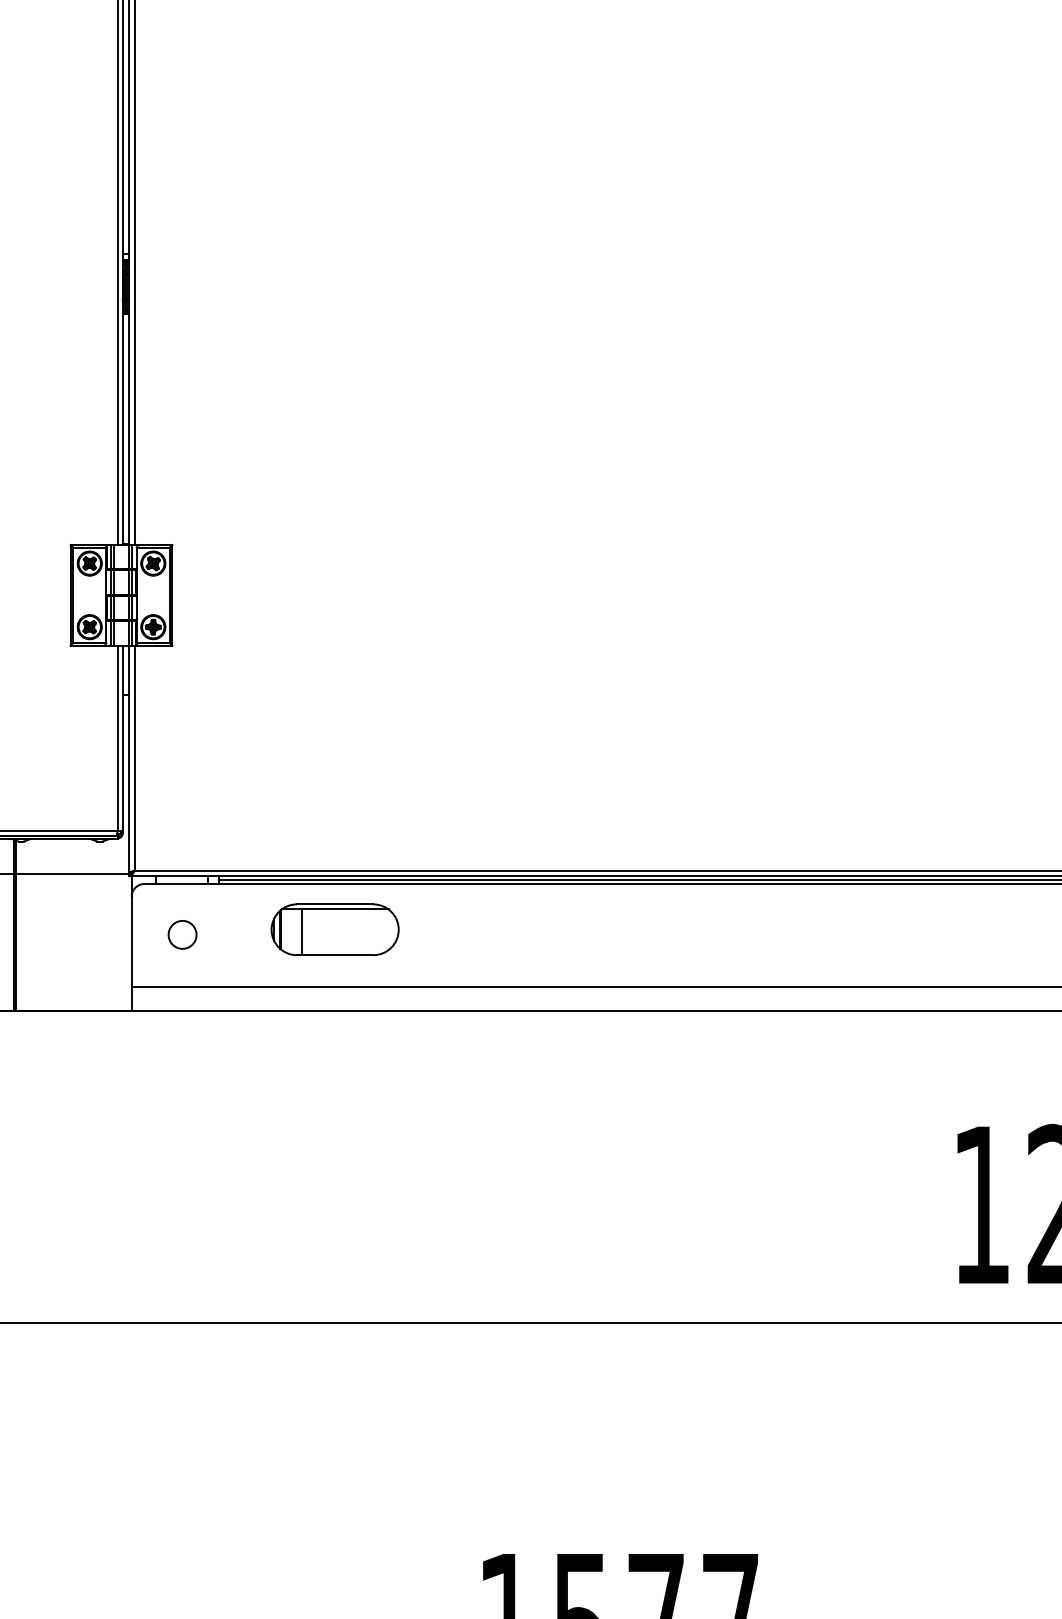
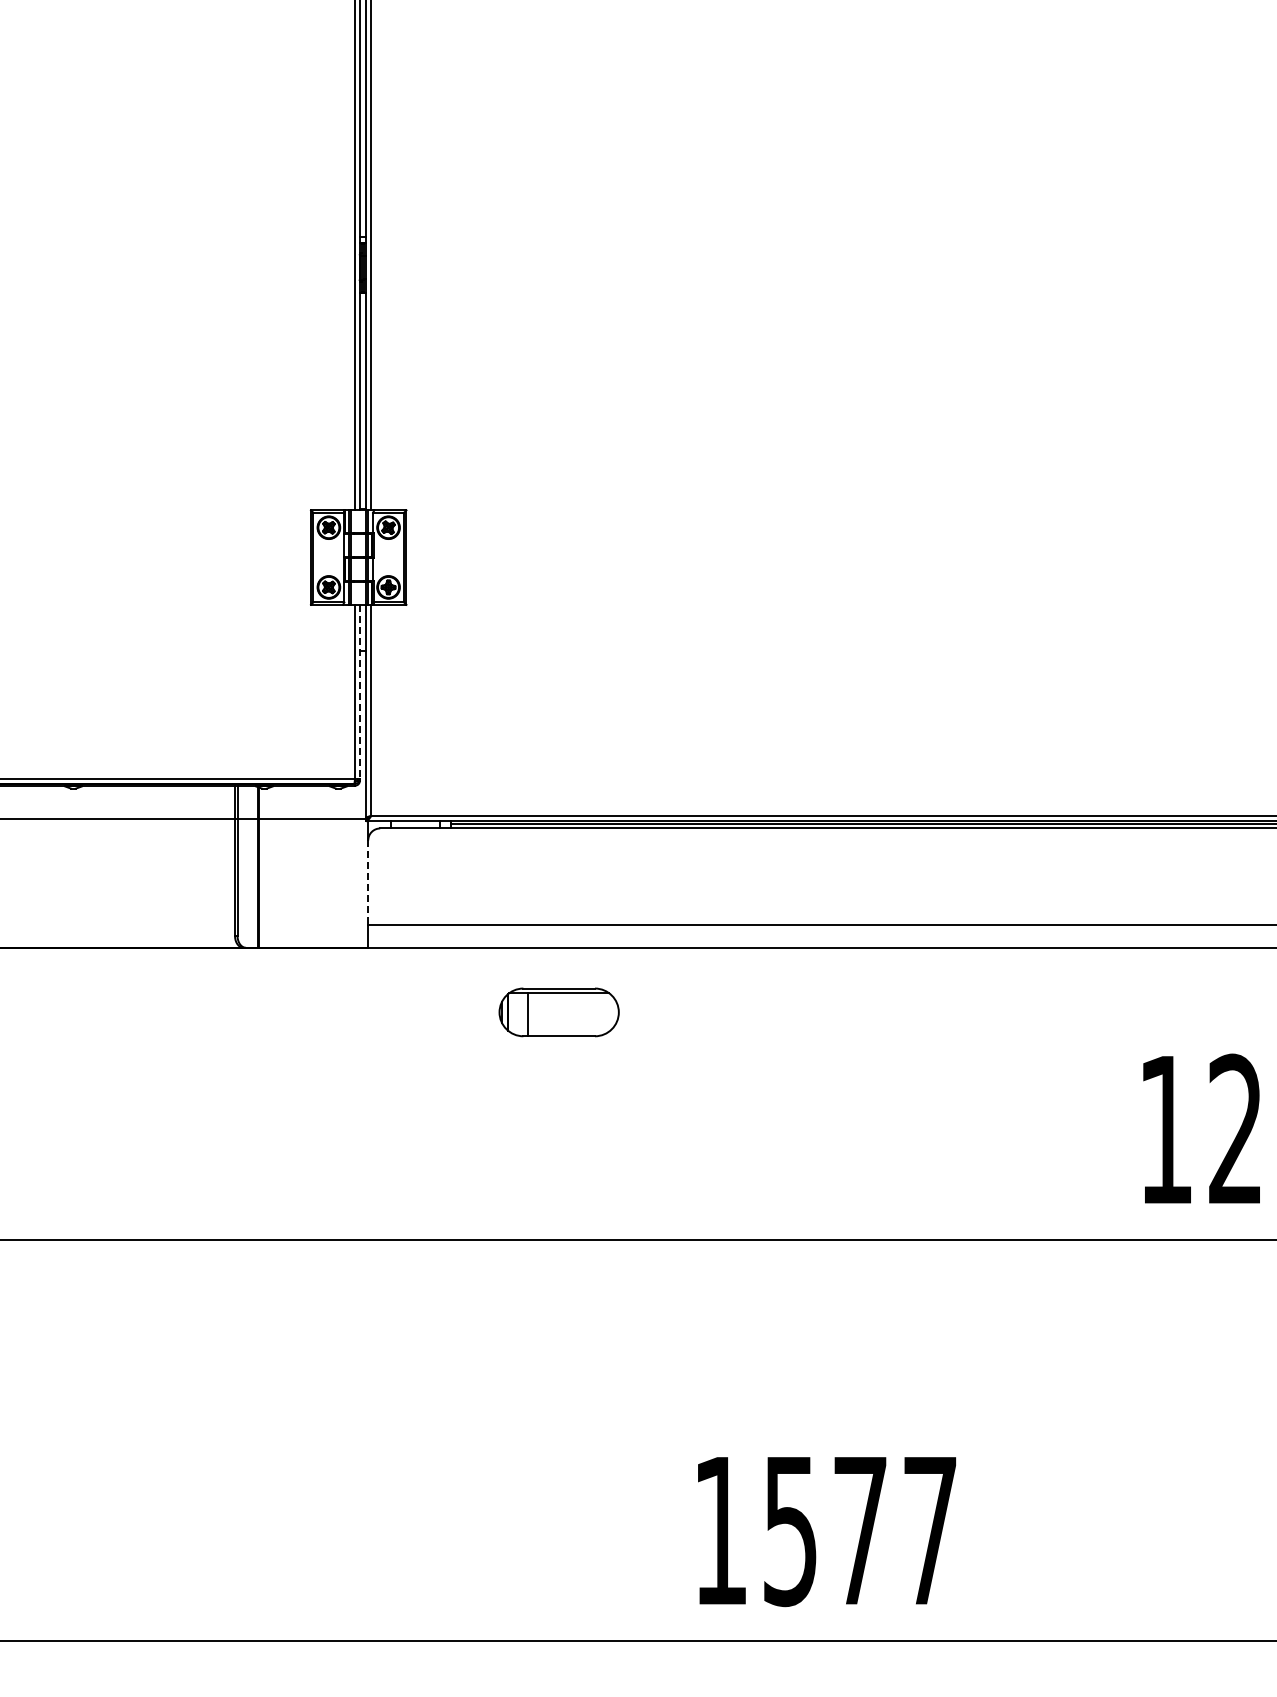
line: (122, 739) -> (359, 692), solid -> dashed
part: (334, 929) -> (558, 1012), moved
circle: (182, 935) -> (415, 876), removed
line: (131, 942) -> (368, 883), solid -> dashed

